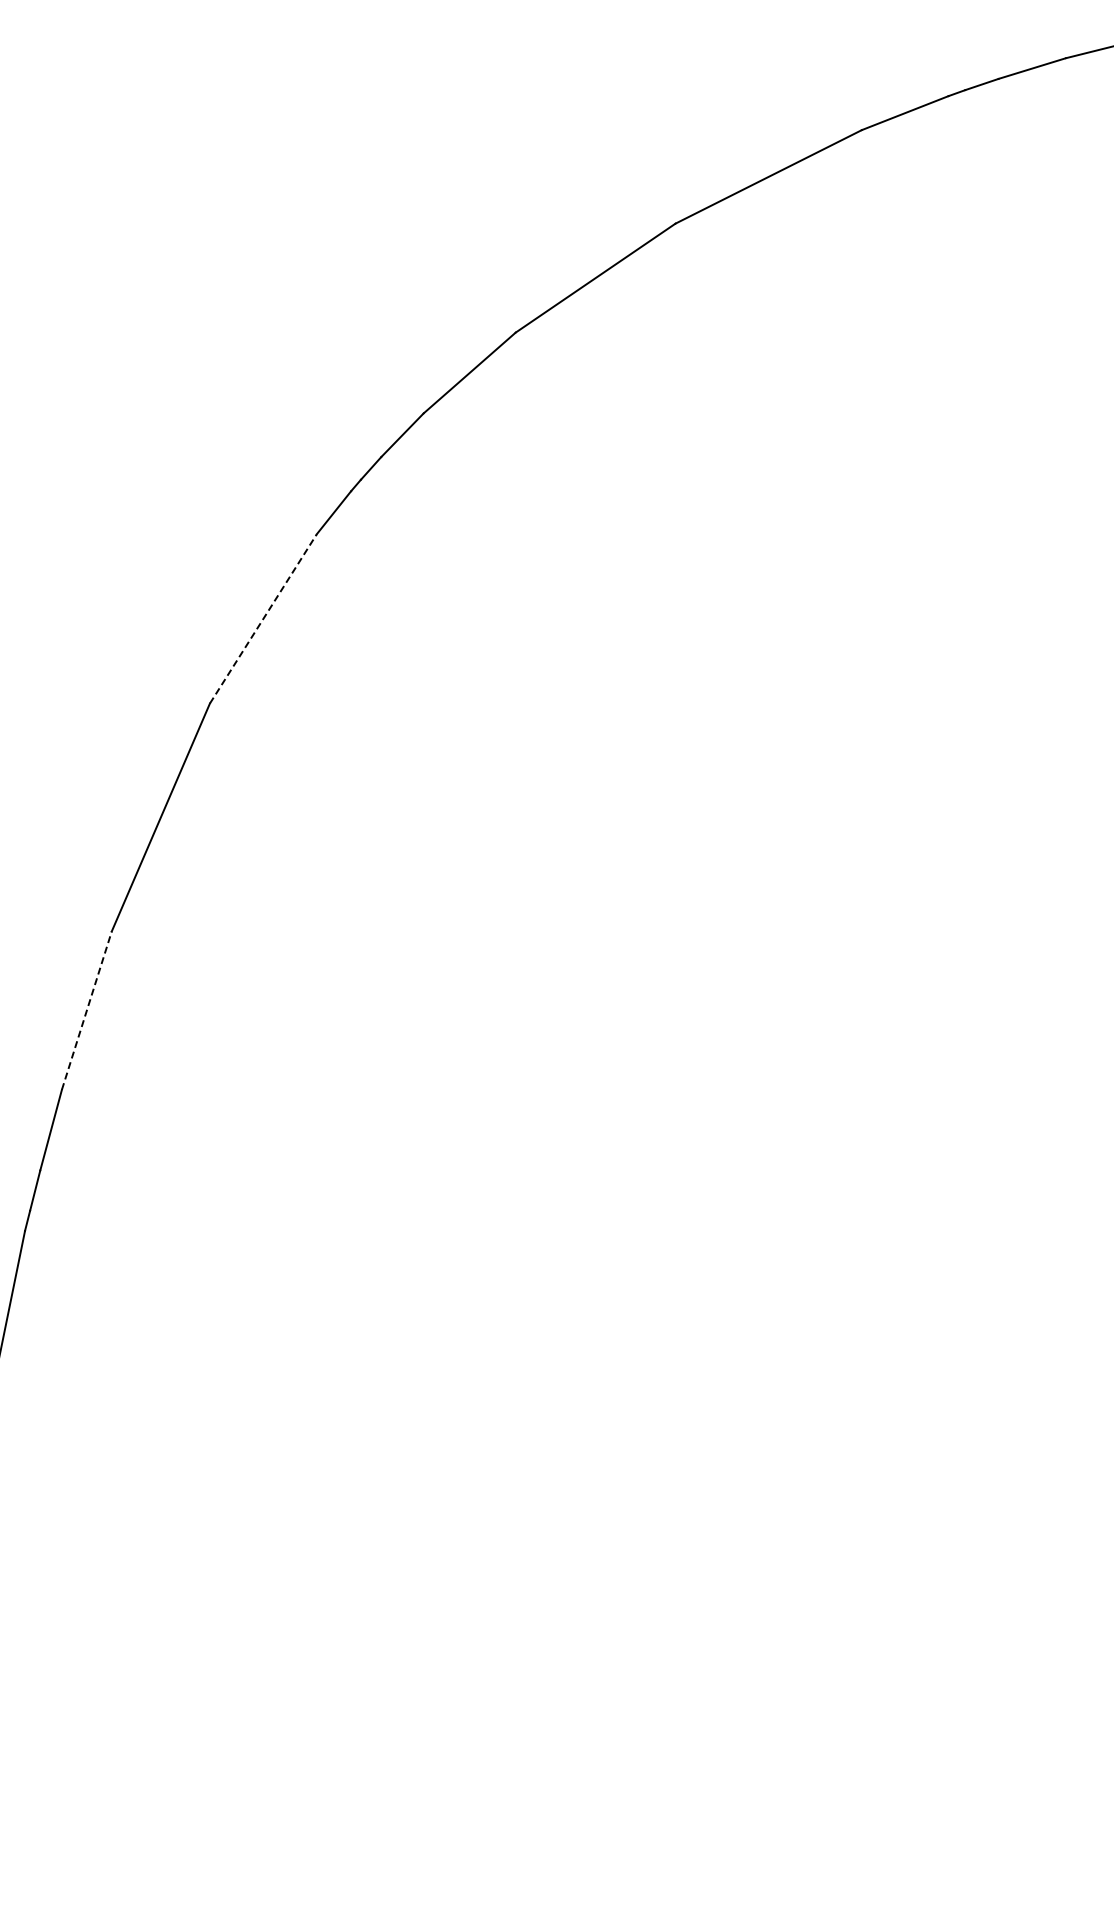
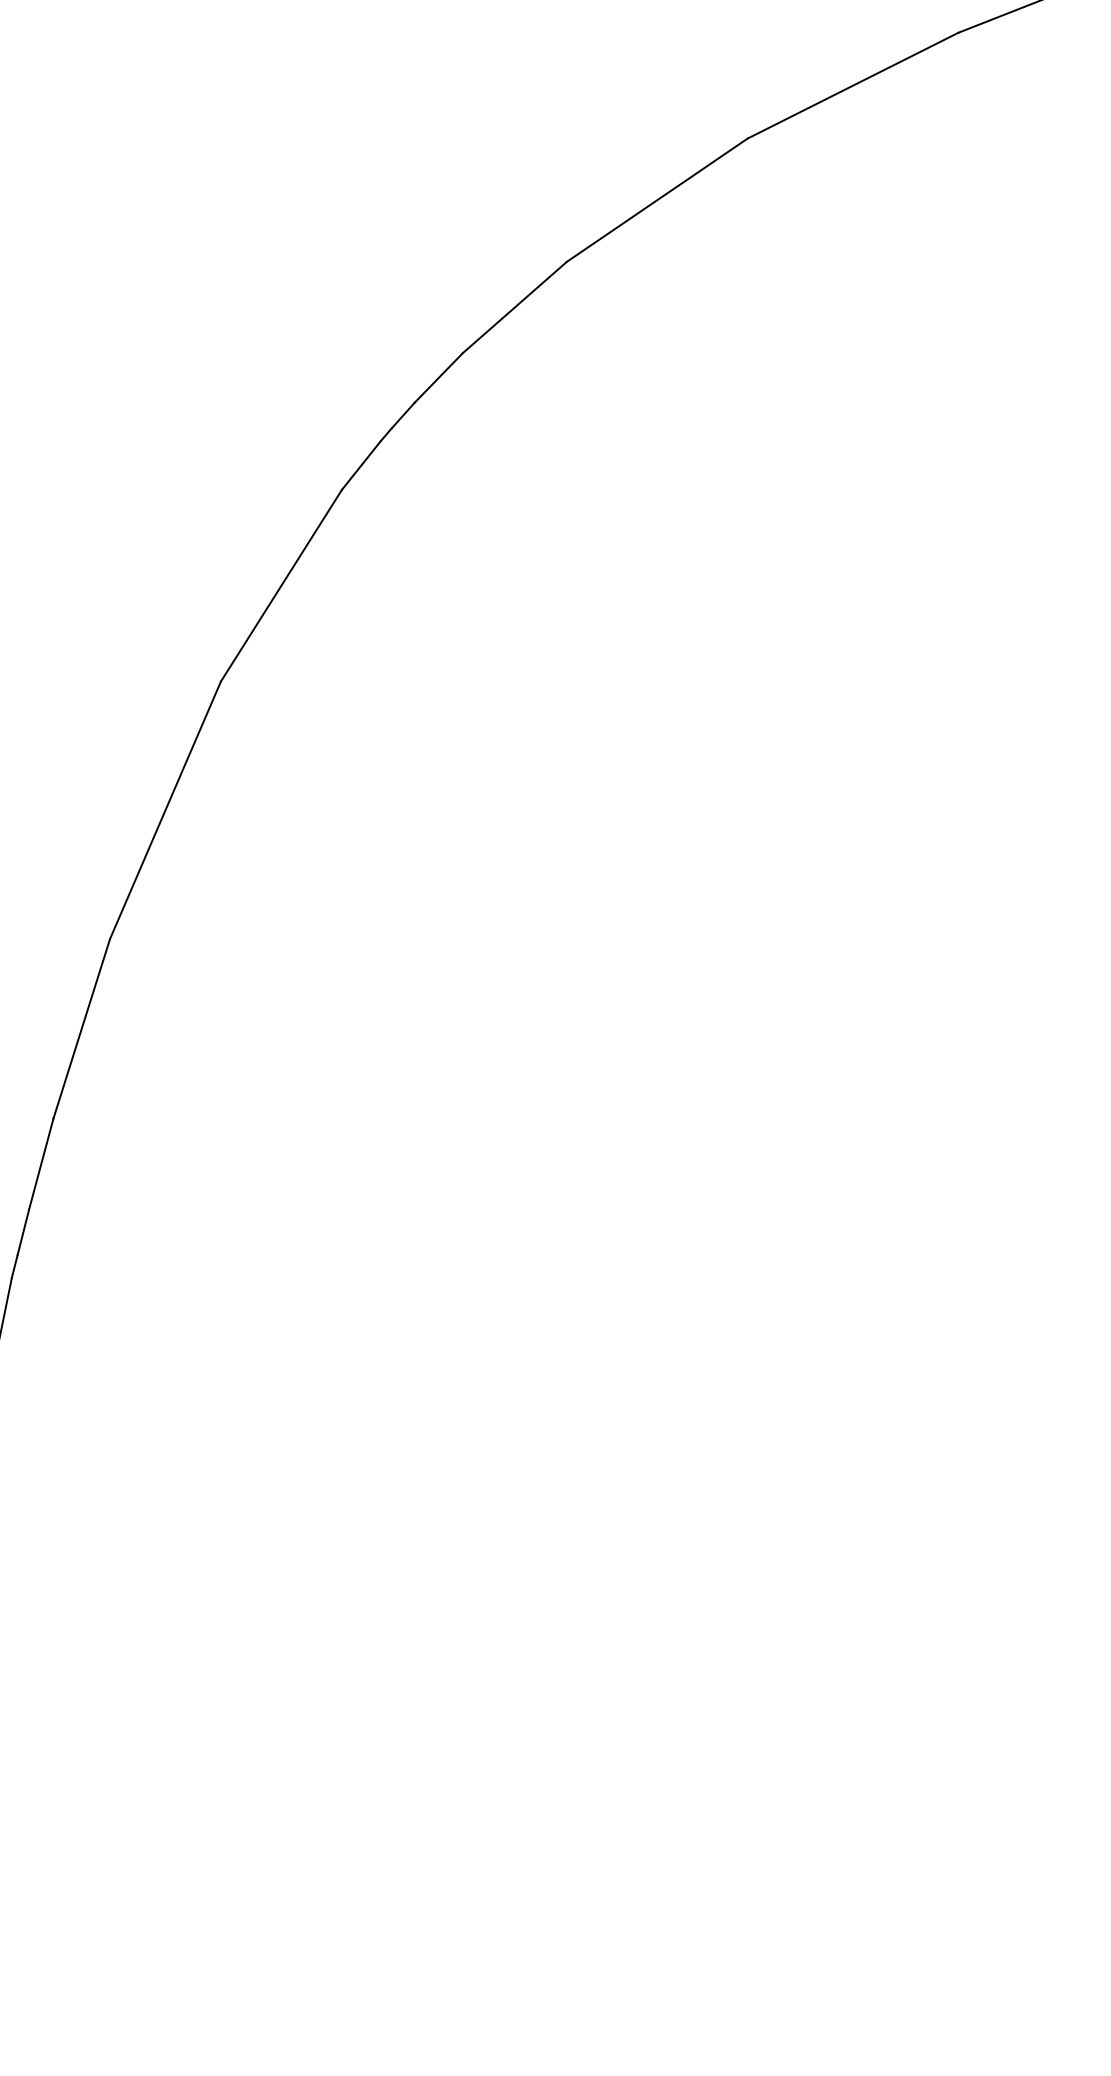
line: (263, 618) -> (281, 585), dashed -> solid
line: (87, 1010) -> (82, 1028), dashed -> solid

